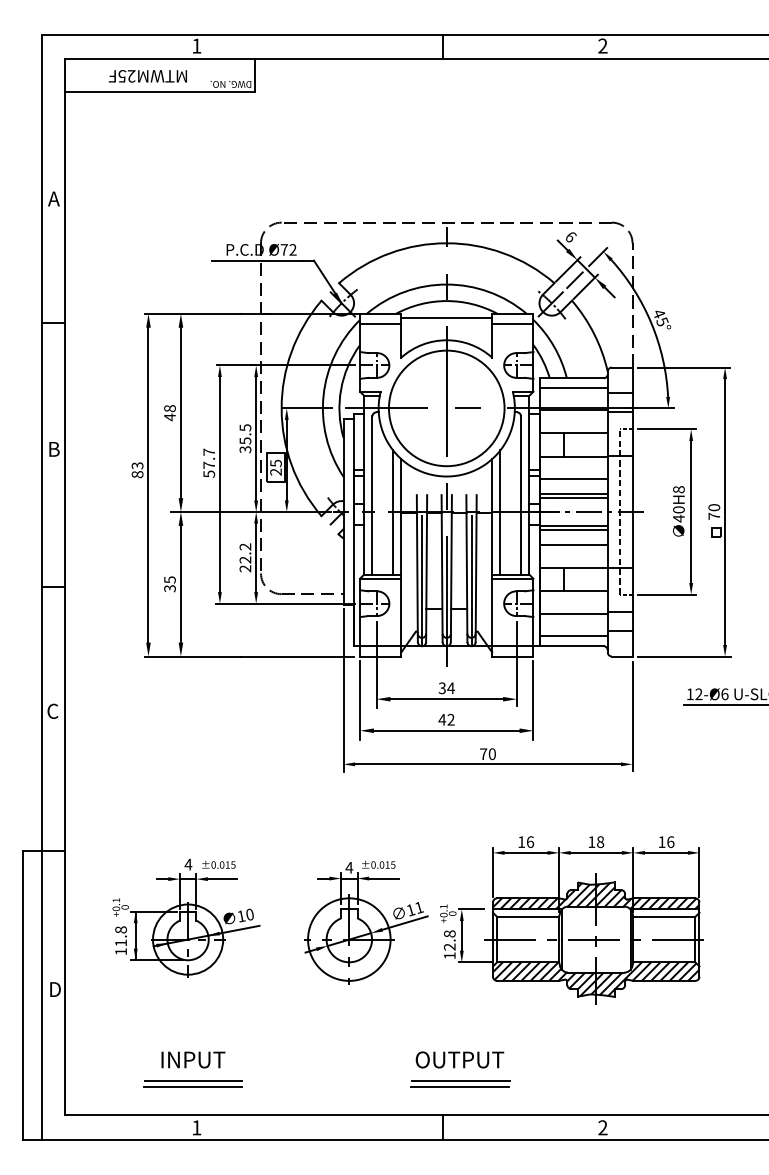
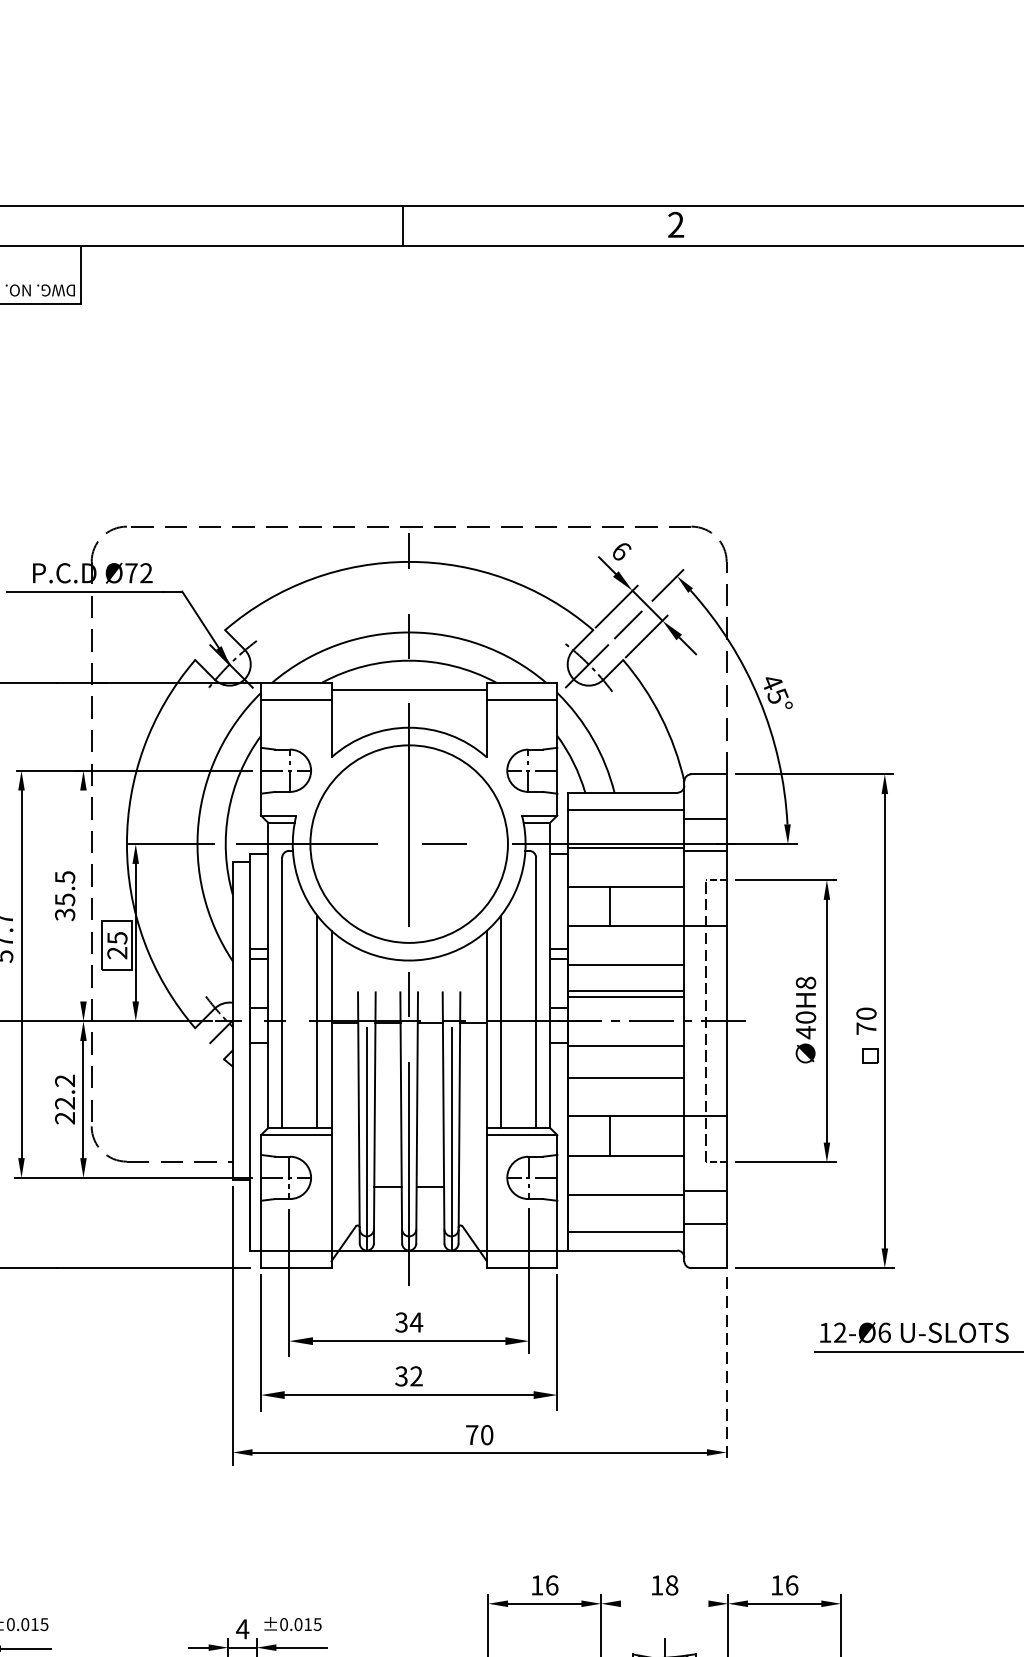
line: (256, 438) -> (84, 895), removed
line: (573, 529) -> (625, 1051), removed
line: (632, 716) -> (726, 1370), solid -> dashed
text: (442, 719) -> (401, 1375), 42 -> 32
line: (595, 852) -> (663, 1603), removed

